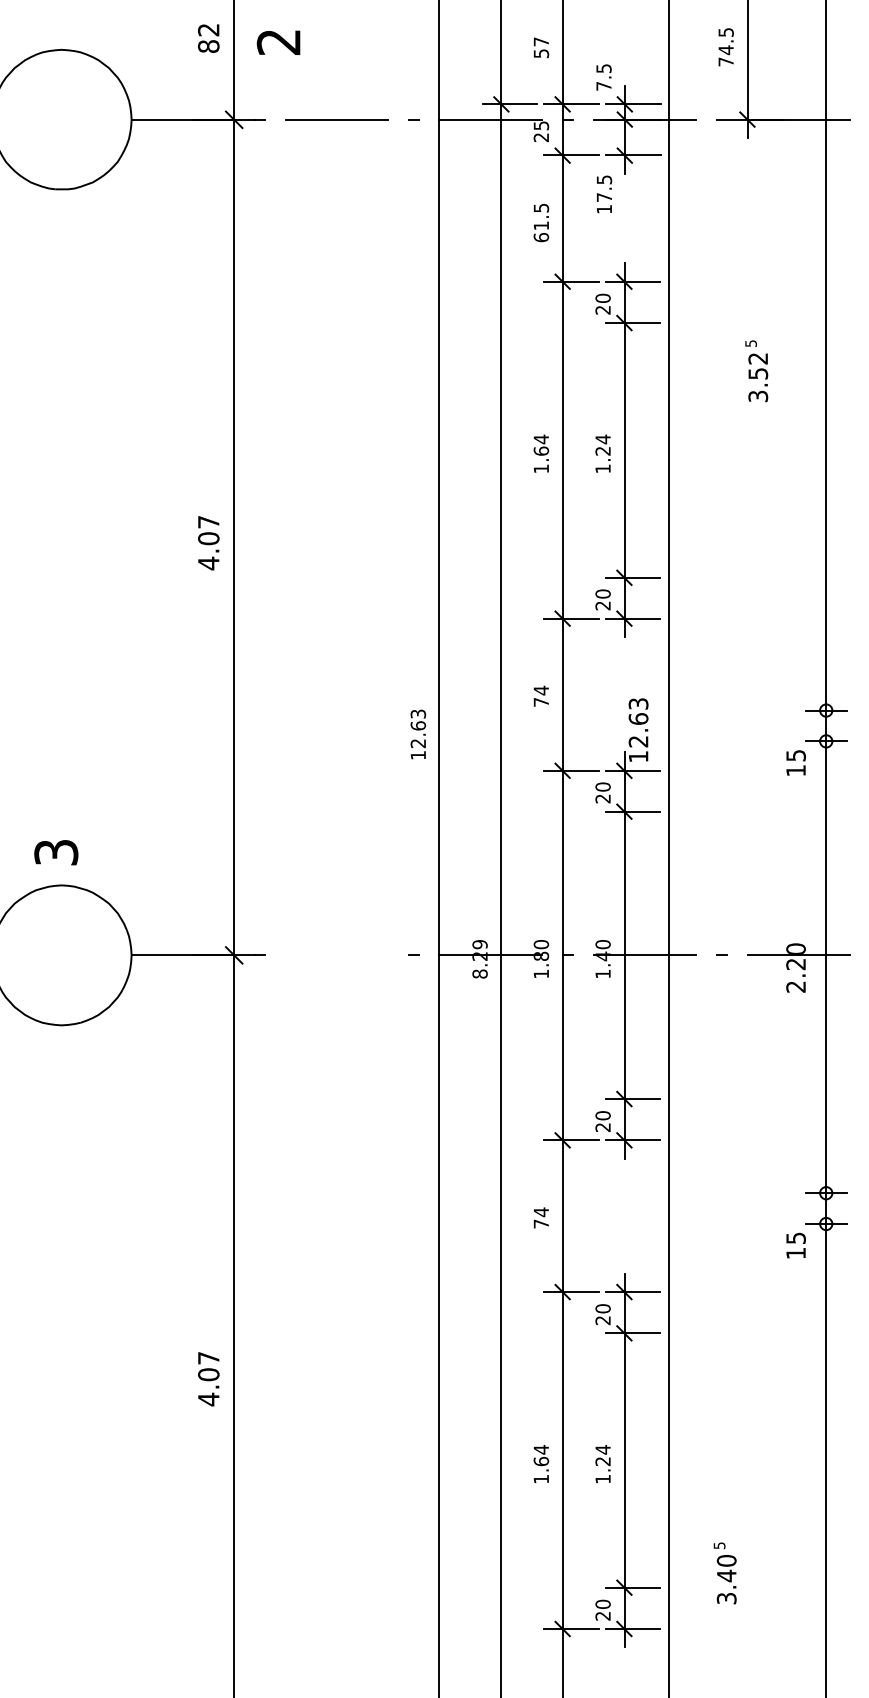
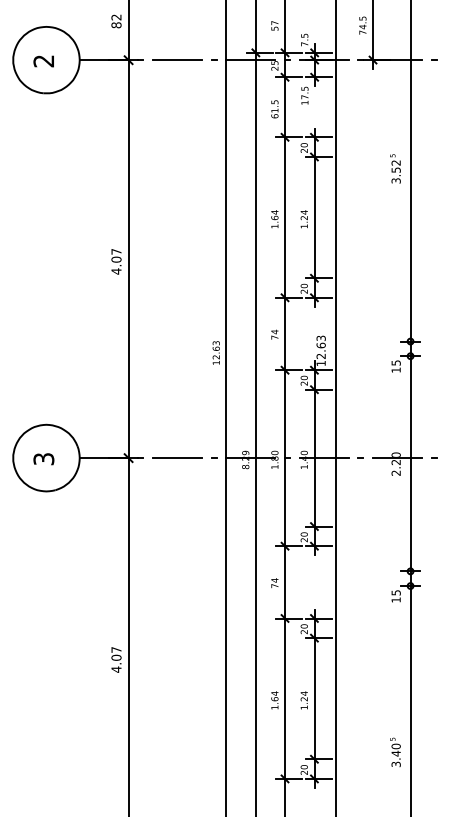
text: (278, 42) -> (43, 61), moved
text: (756, 370) -> (395, 168), moved
text: (55, 853) -> (43, 459), moved
line: (336, 956) -> (177, 458), added
text: (725, 1571) -> (395, 751), moved

